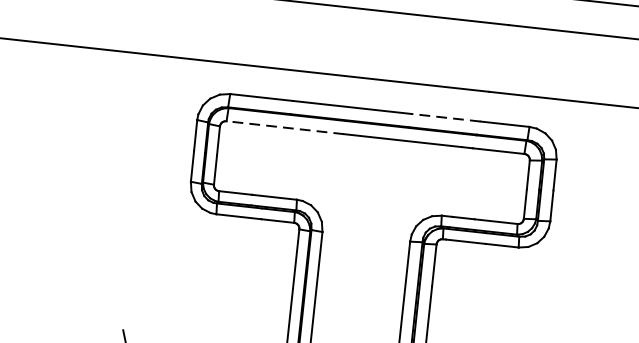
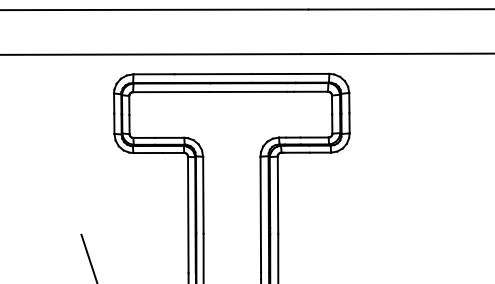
line: (445, 118) -> (274, 74), dashed -> solid
line: (285, 128) -> (171, 92), dashed -> solid

